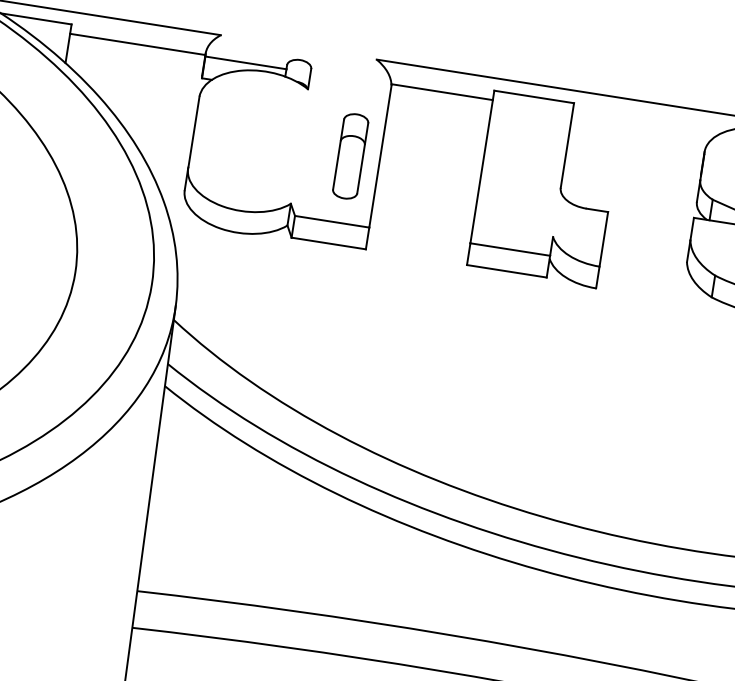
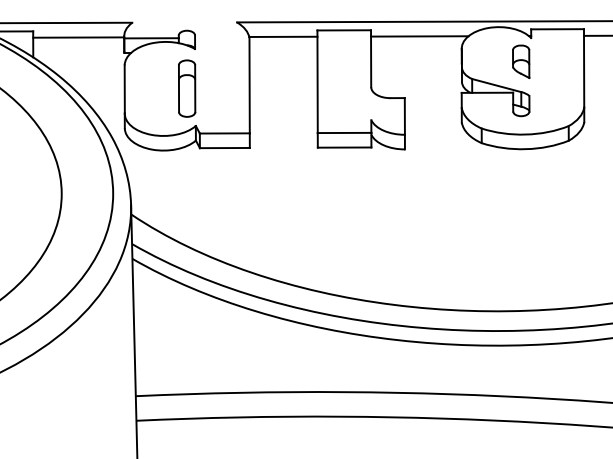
line: (644, 123) -> (419, 36), added
part: (351, 156) -> (187, 88), moved

